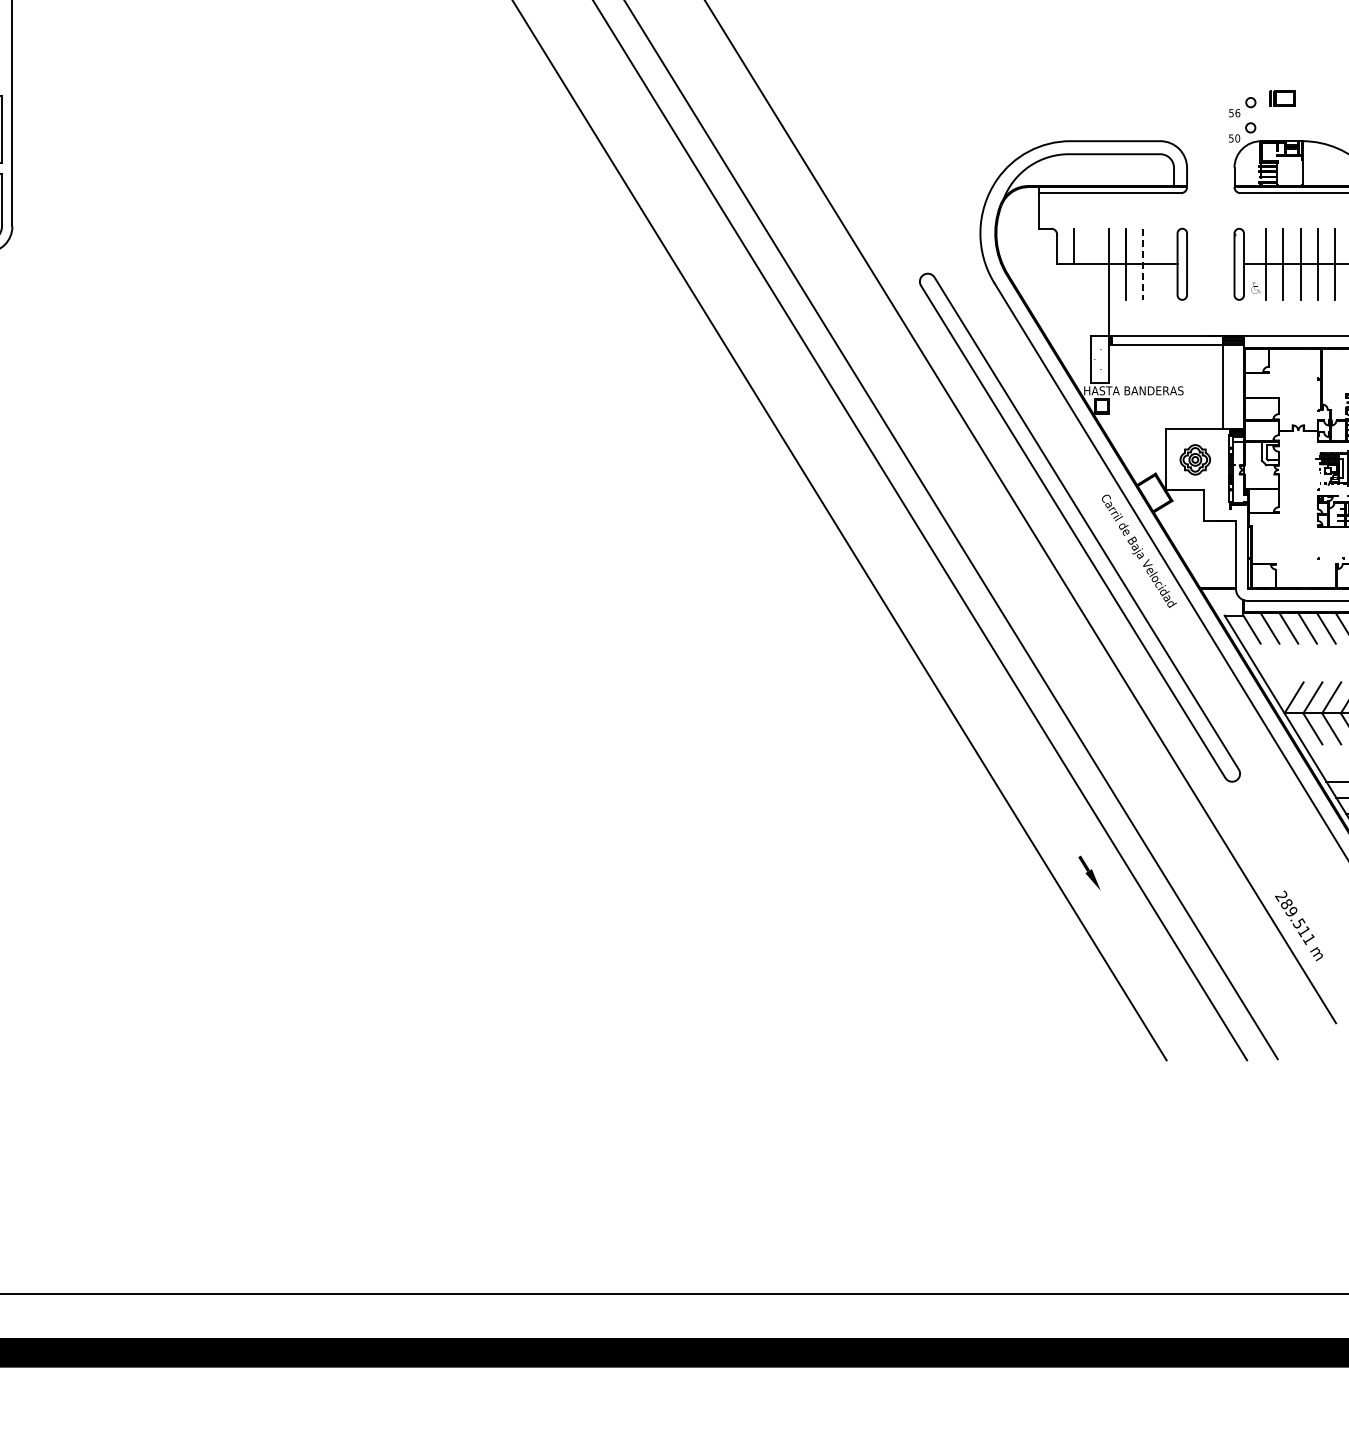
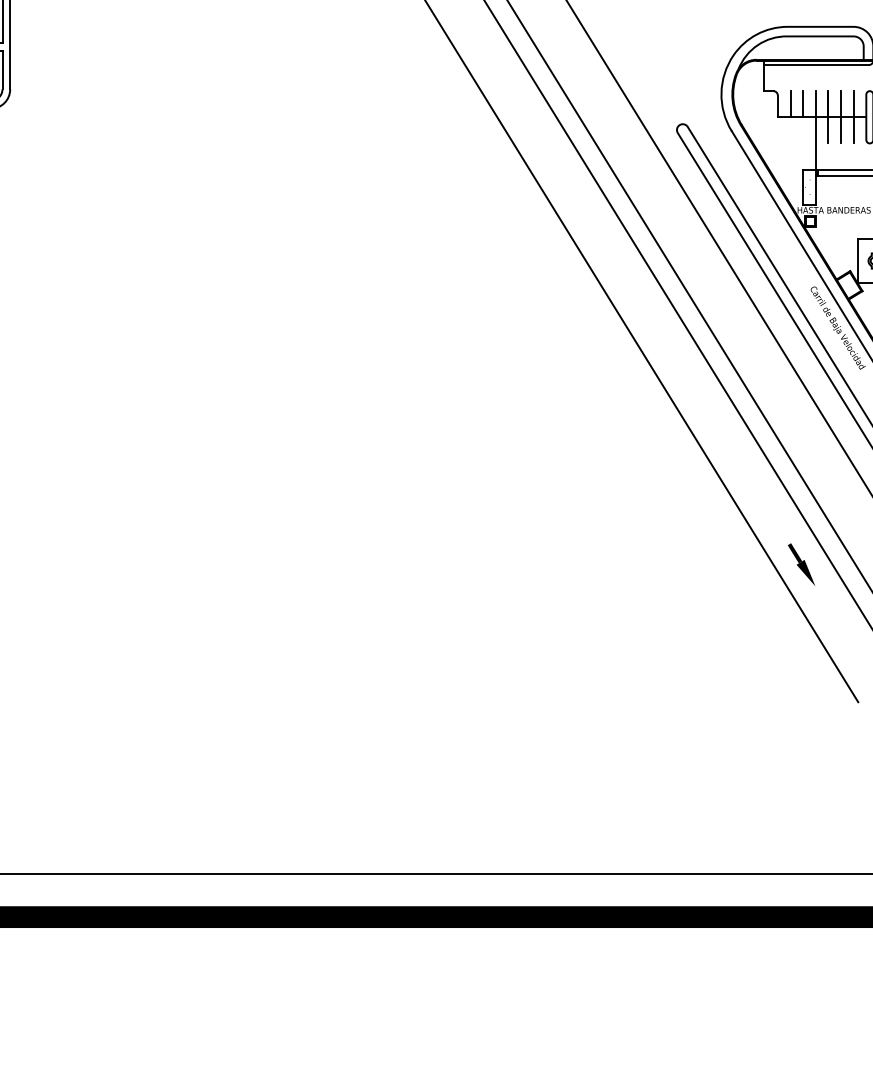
line: (1091, 246) -> (803, 104), added
line: (1160, 263) -> (853, 116), added
line: (1143, 264) -> (841, 117), dashed -> solid
part: (1089, 872) -> (801, 564), size x1.67

